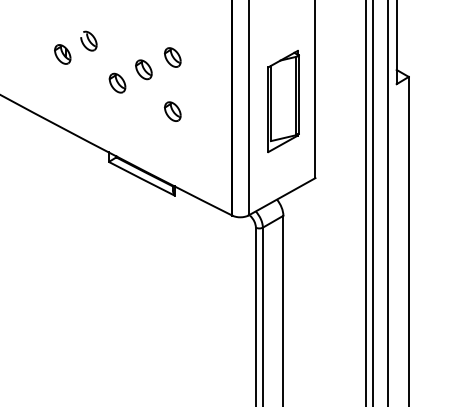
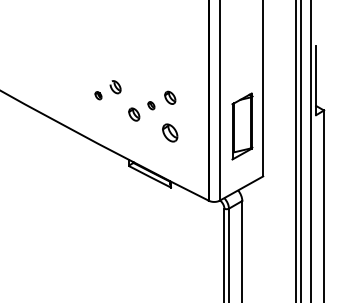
part: (62, 53) -> (98, 95), size x0.6
part: (143, 69) -> (151, 105), size x0.6
part: (173, 112) -> (170, 133), size x1.4

